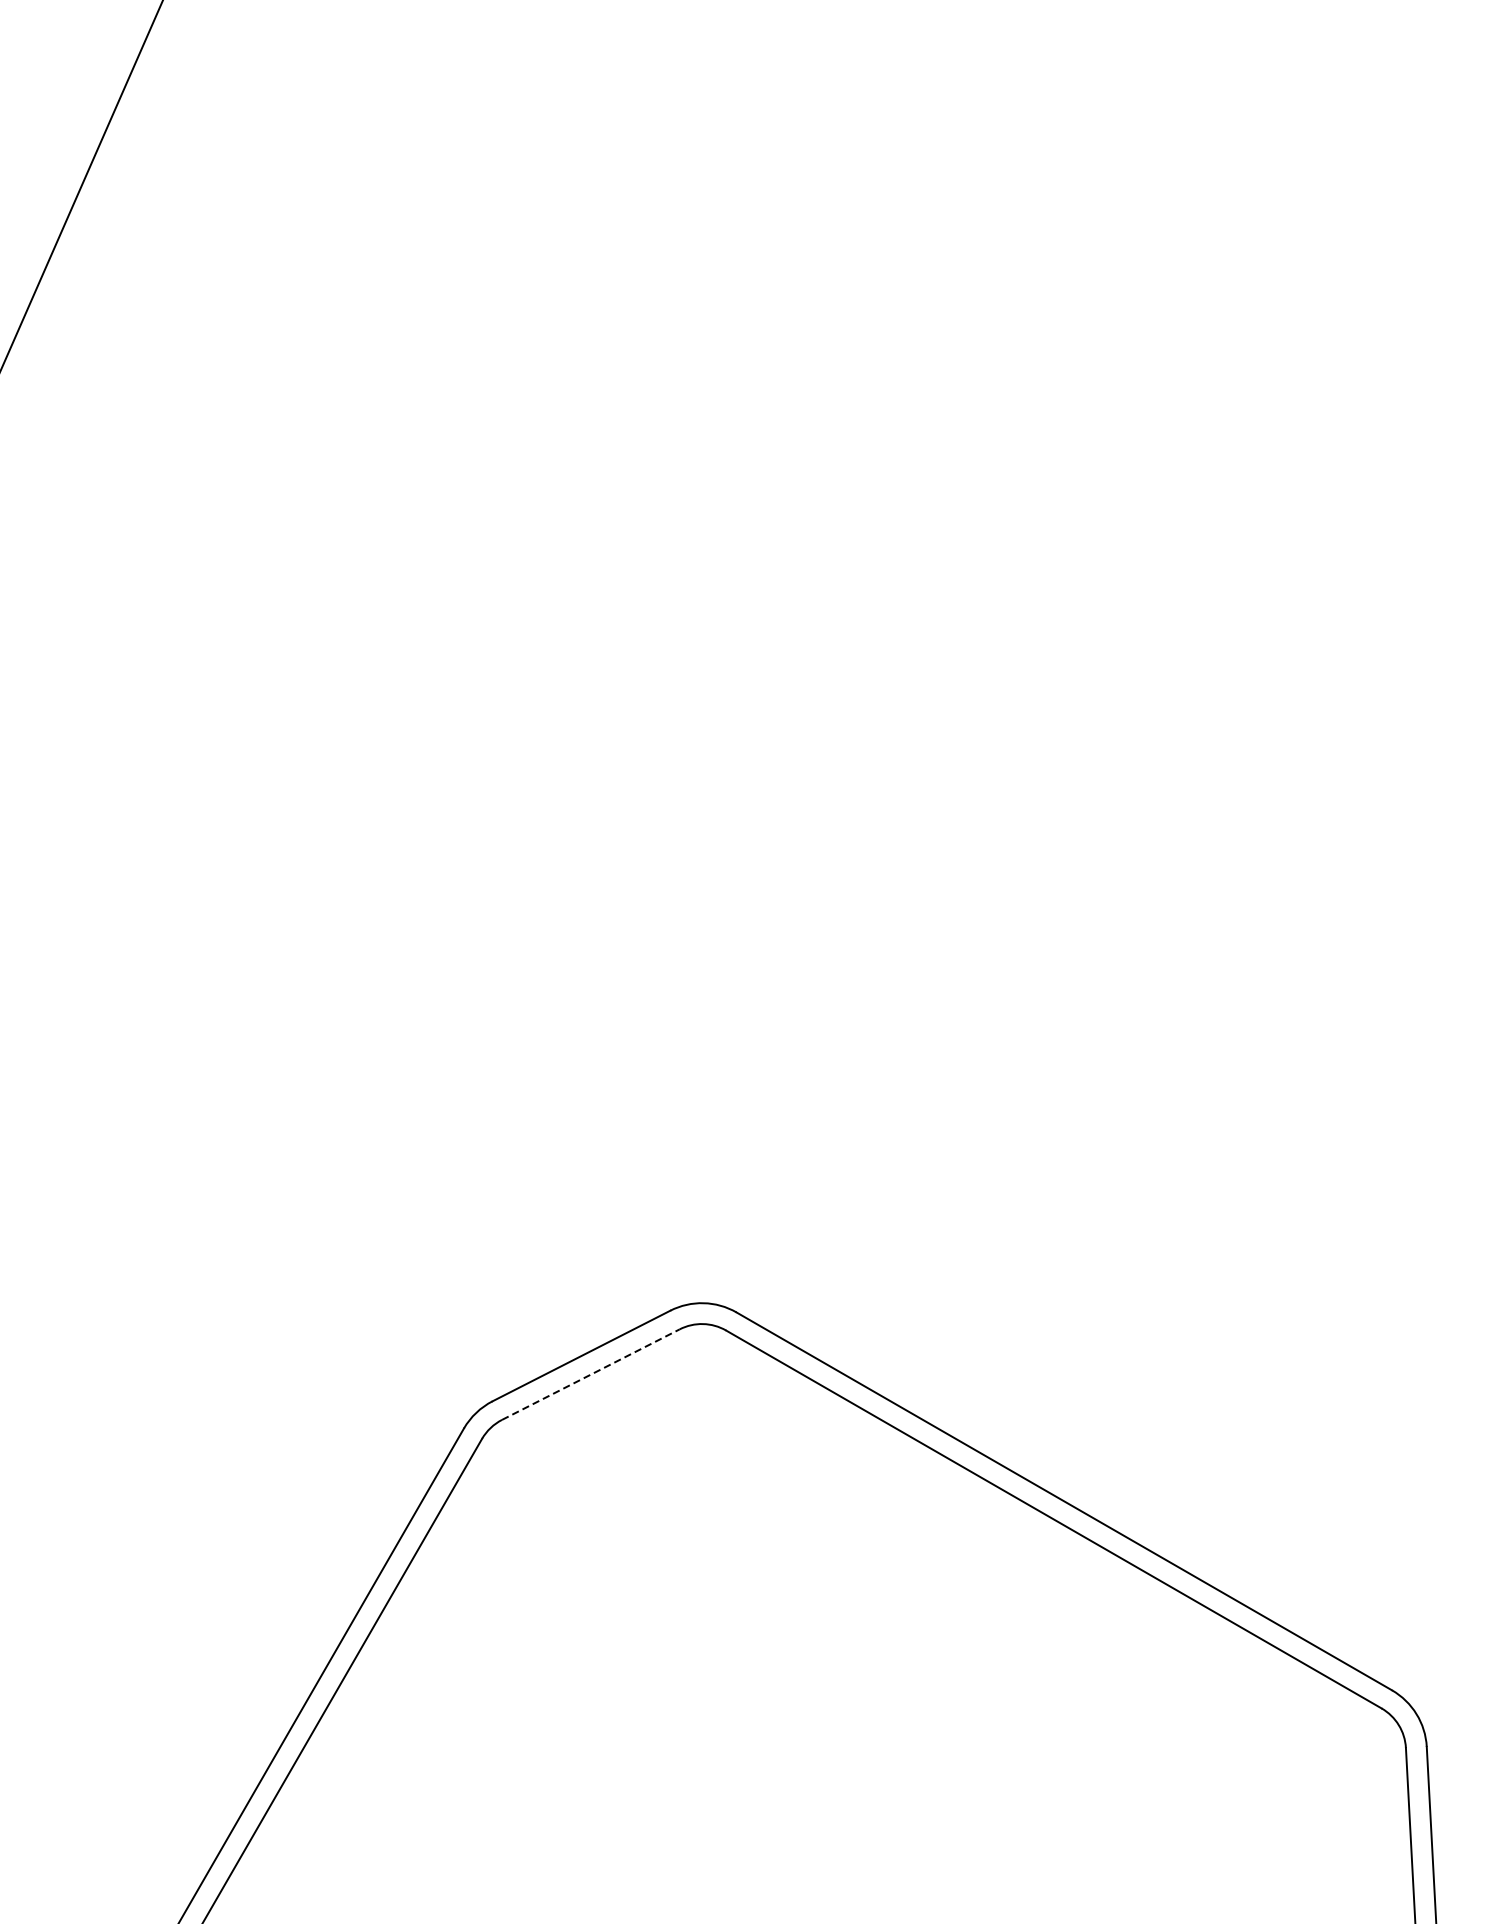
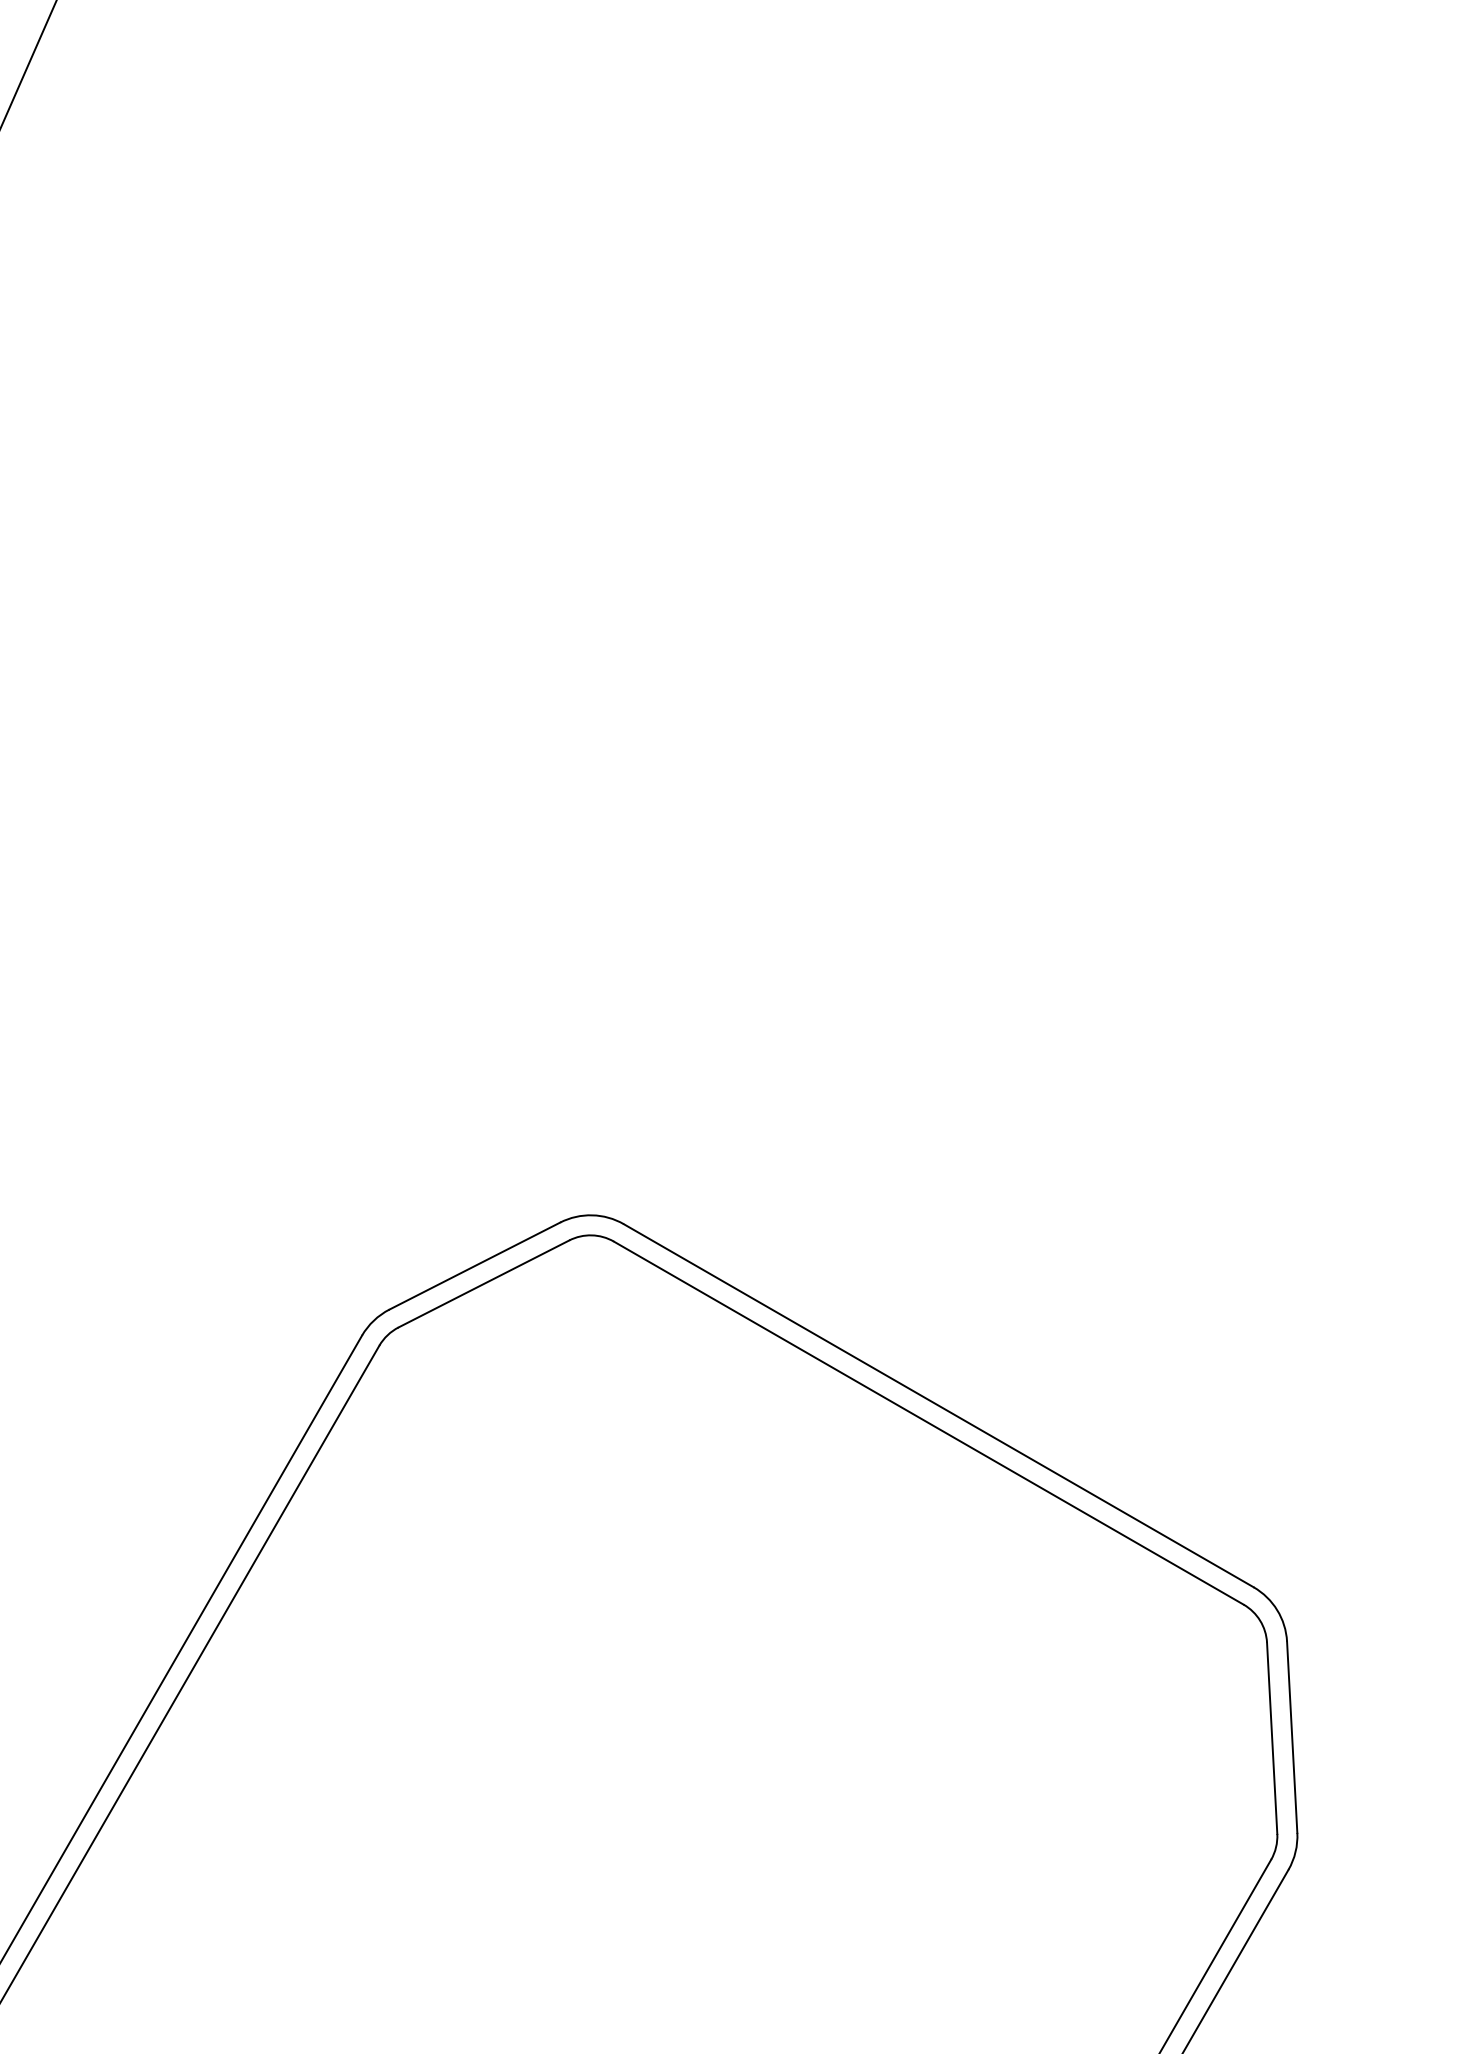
line: (590, 1374) -> (483, 1283), dashed -> solid

